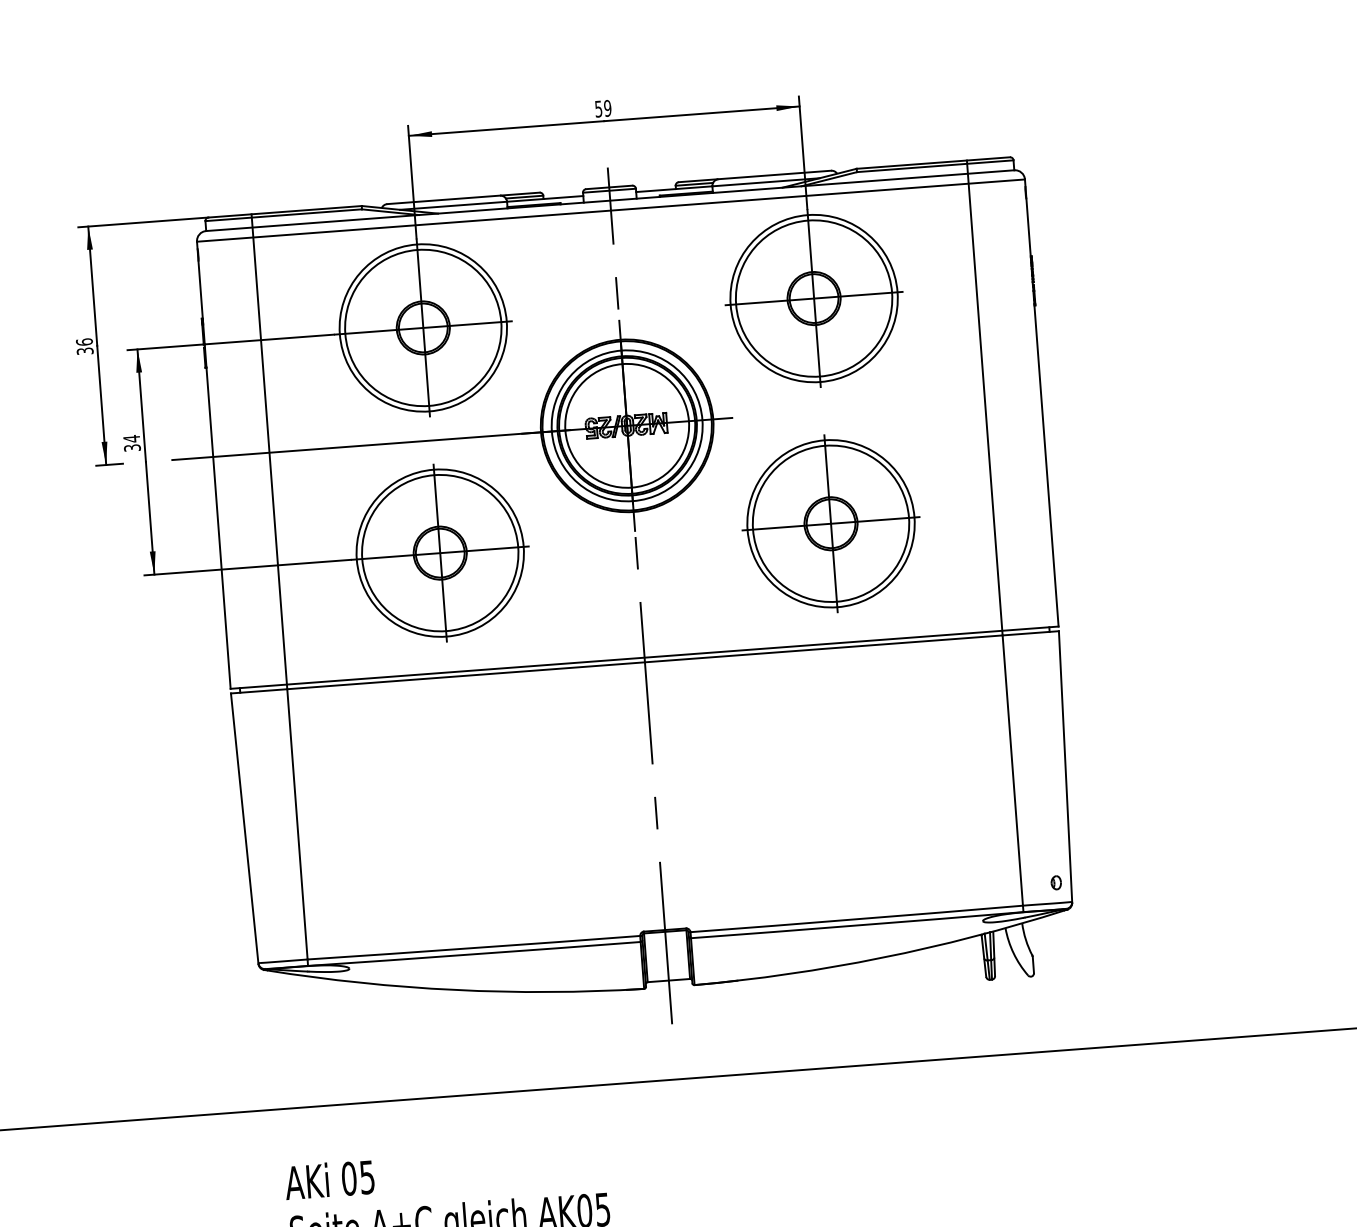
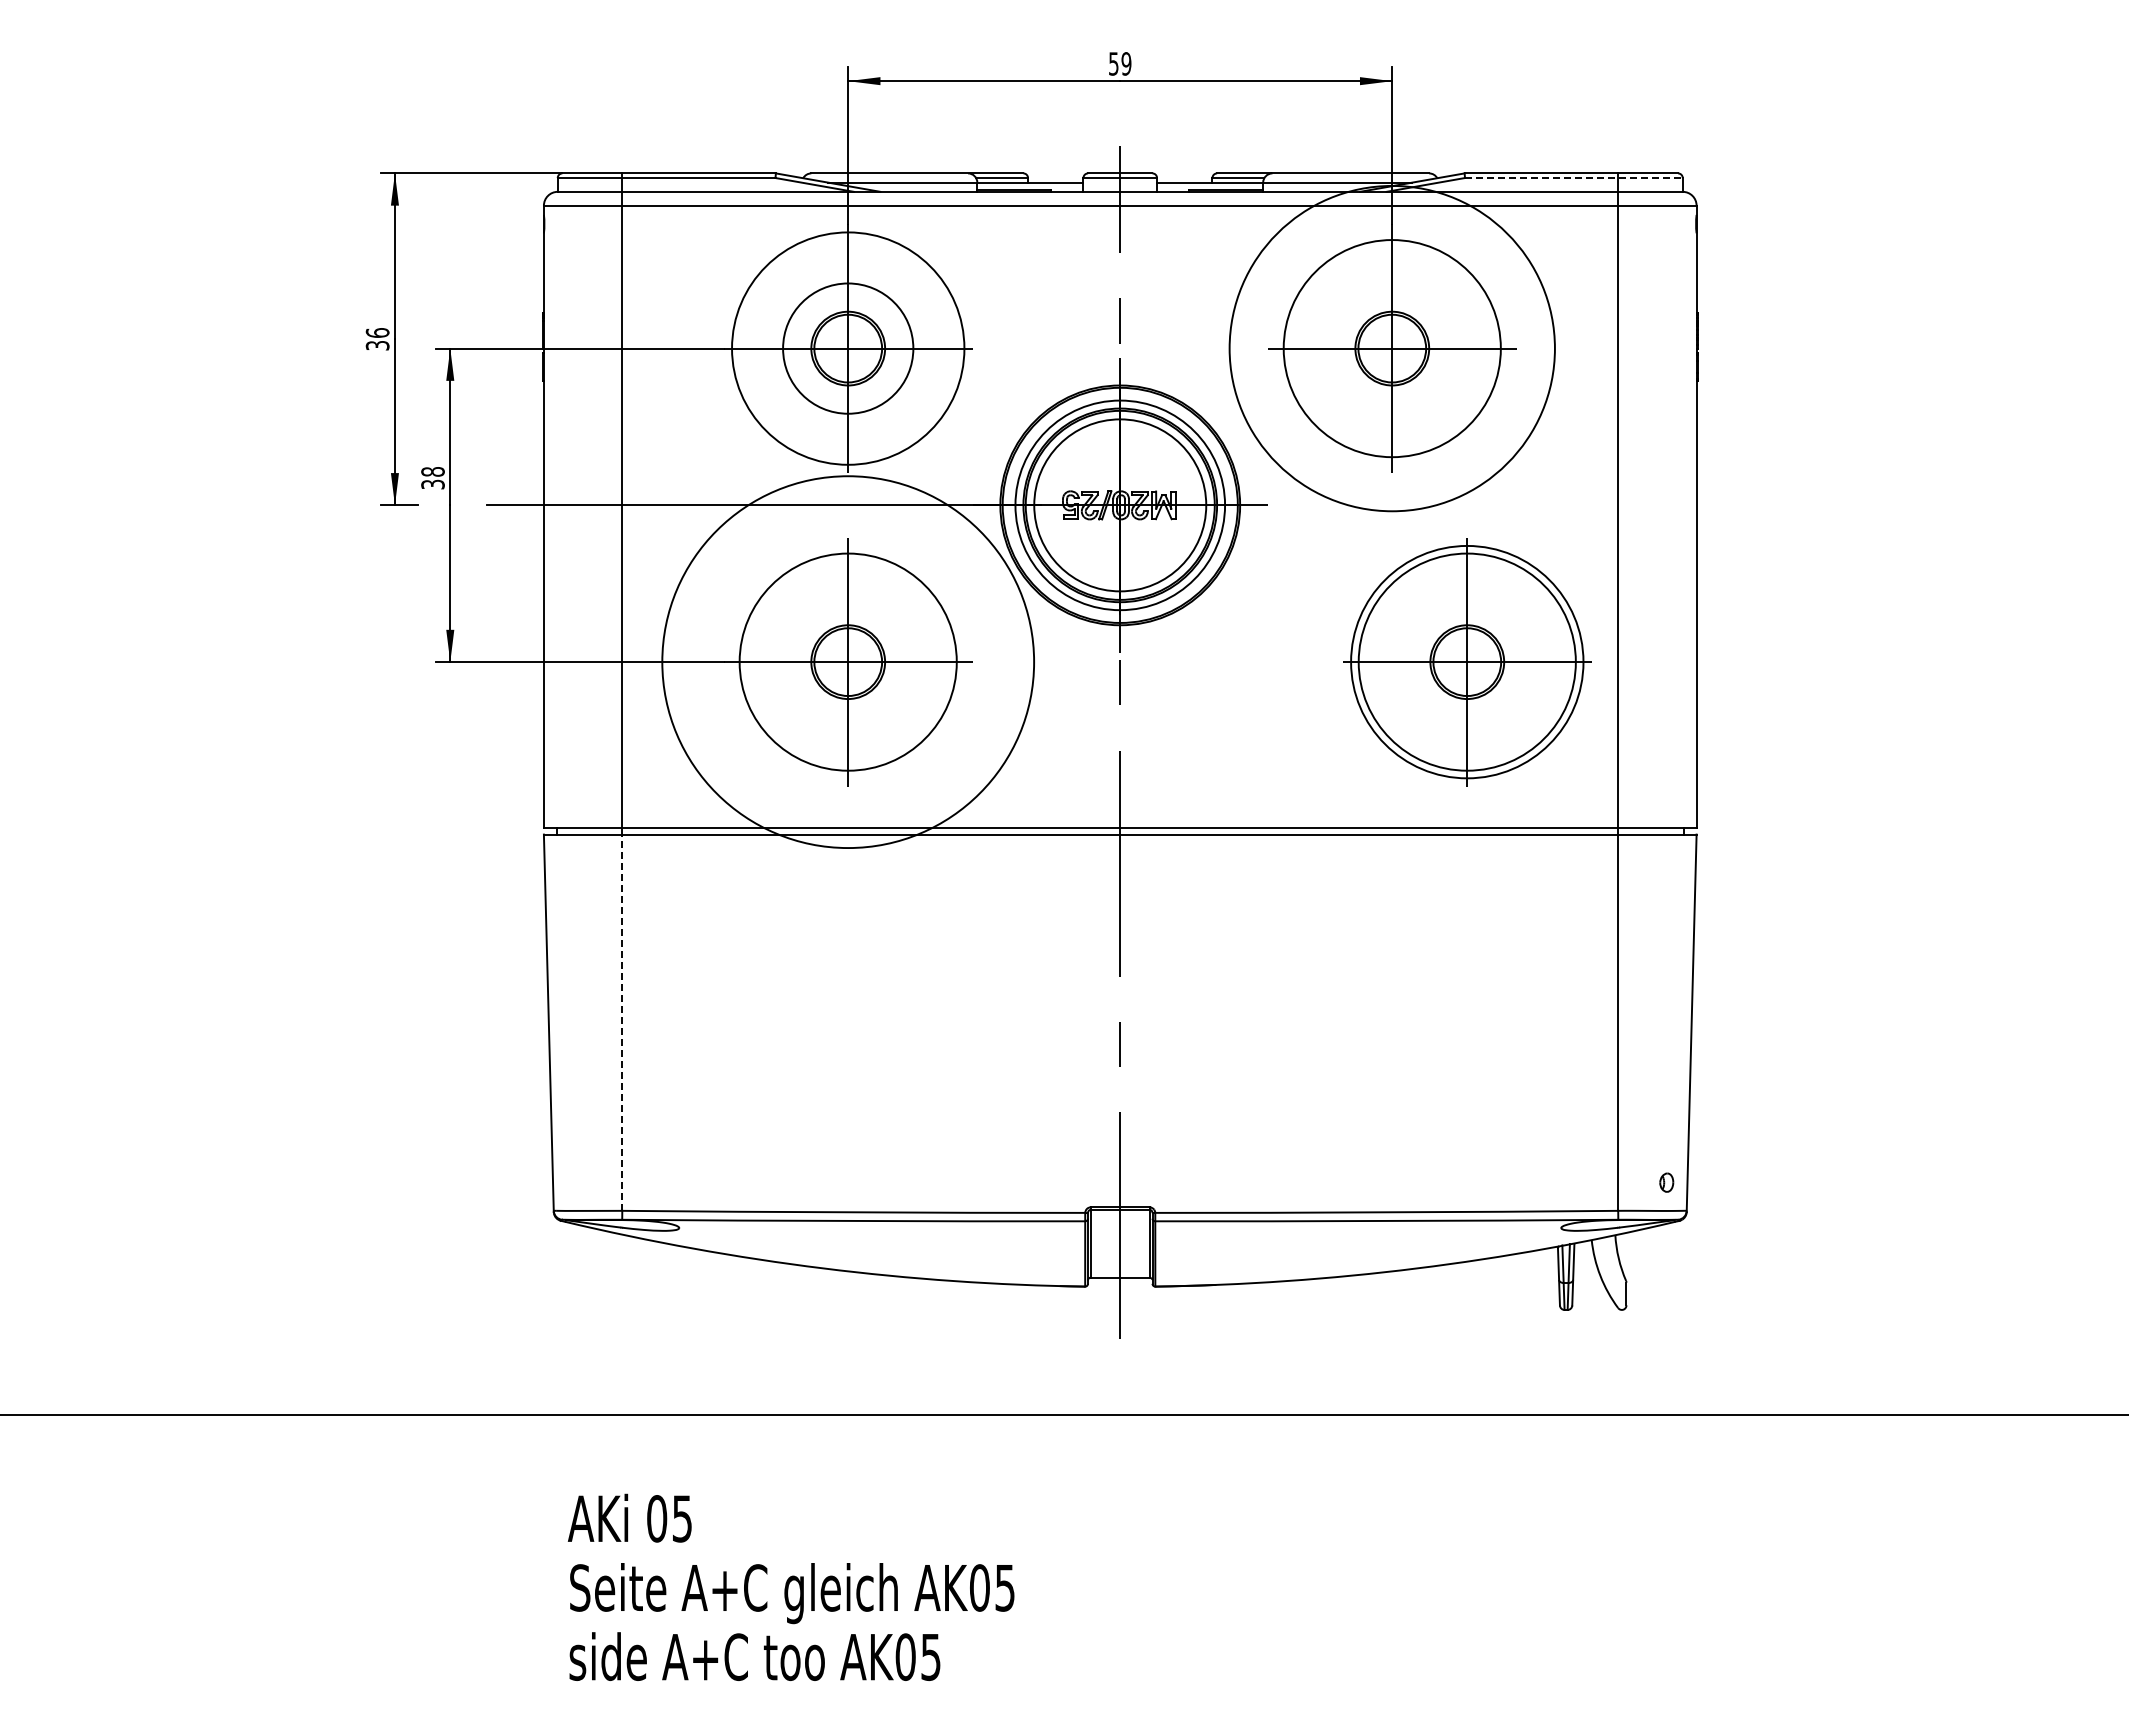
line: (935, 166) -> (1573, 178), solid -> dashed
circle: (814, 298) -> (1392, 348), size x1.4
circle: (422, 327) -> (847, 348), size x0.6
text: (131, 438) -> (432, 471), 34 -> 38
part: (831, 524) -> (1467, 662), moved
circle: (440, 552) -> (848, 661), size x1.6
line: (297, 824) -> (622, 1022), solid -> dashed

